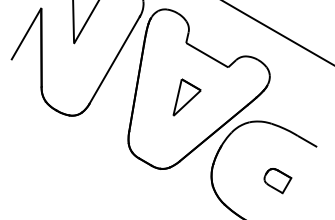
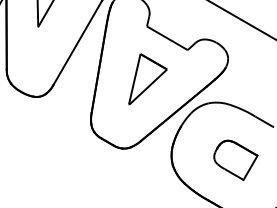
part: (186, 97) -> (147, 79), size x1.43
part: (277, 180) -> (235, 159), size x1.67

